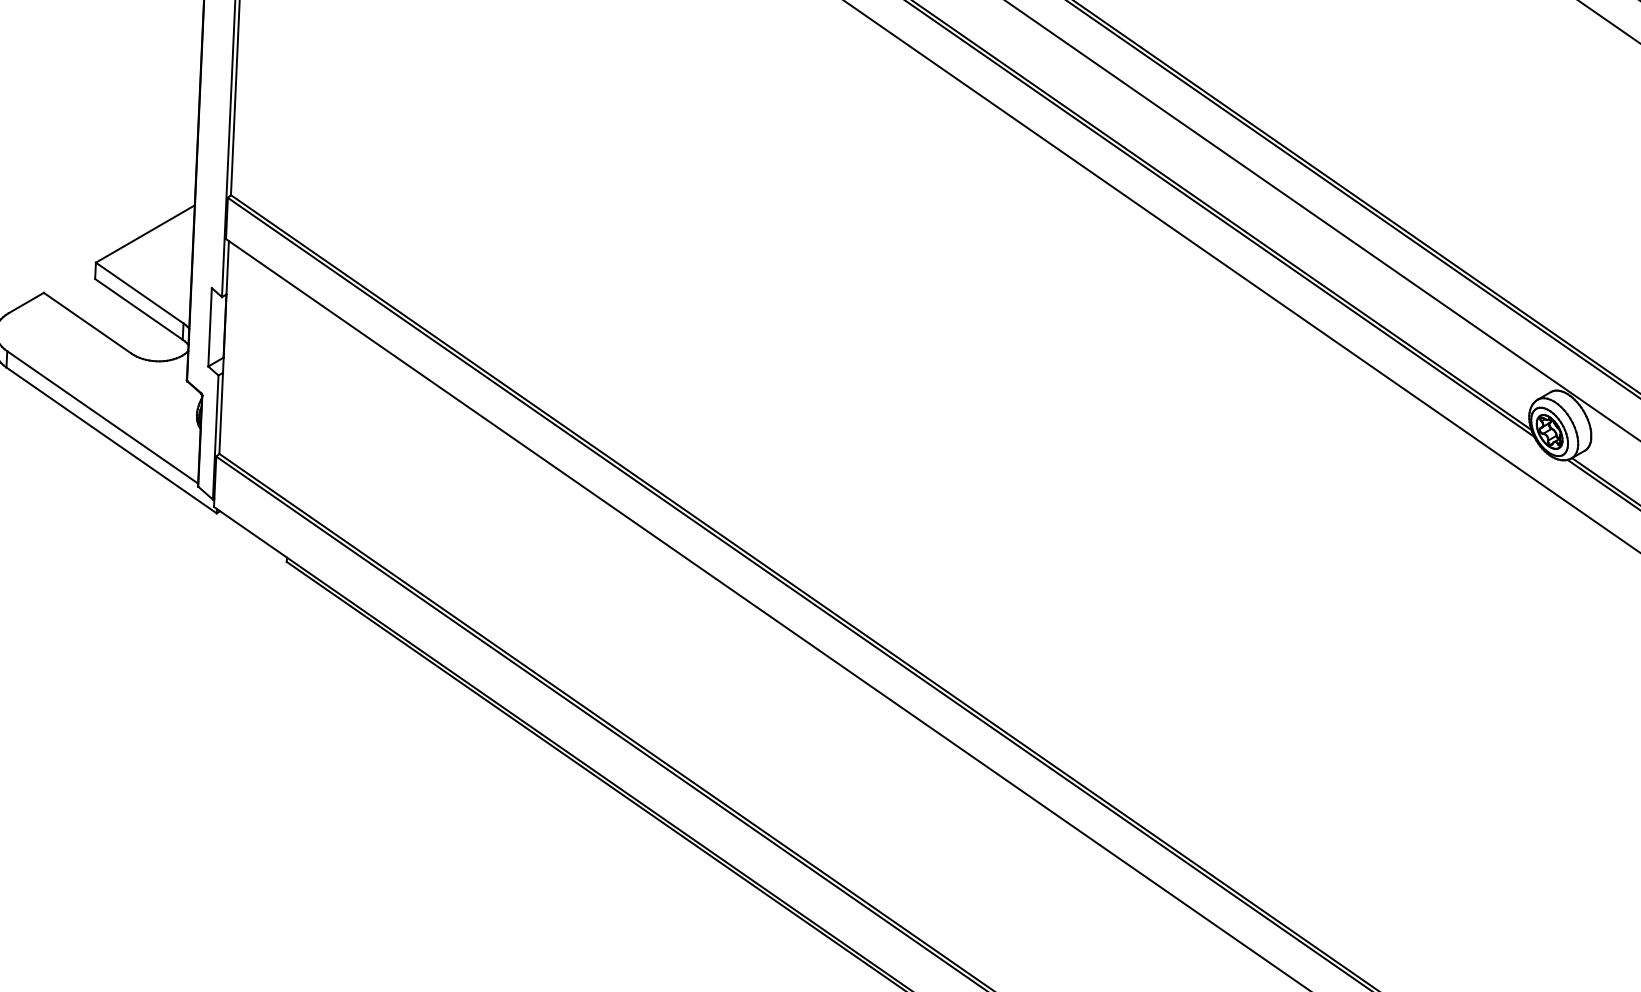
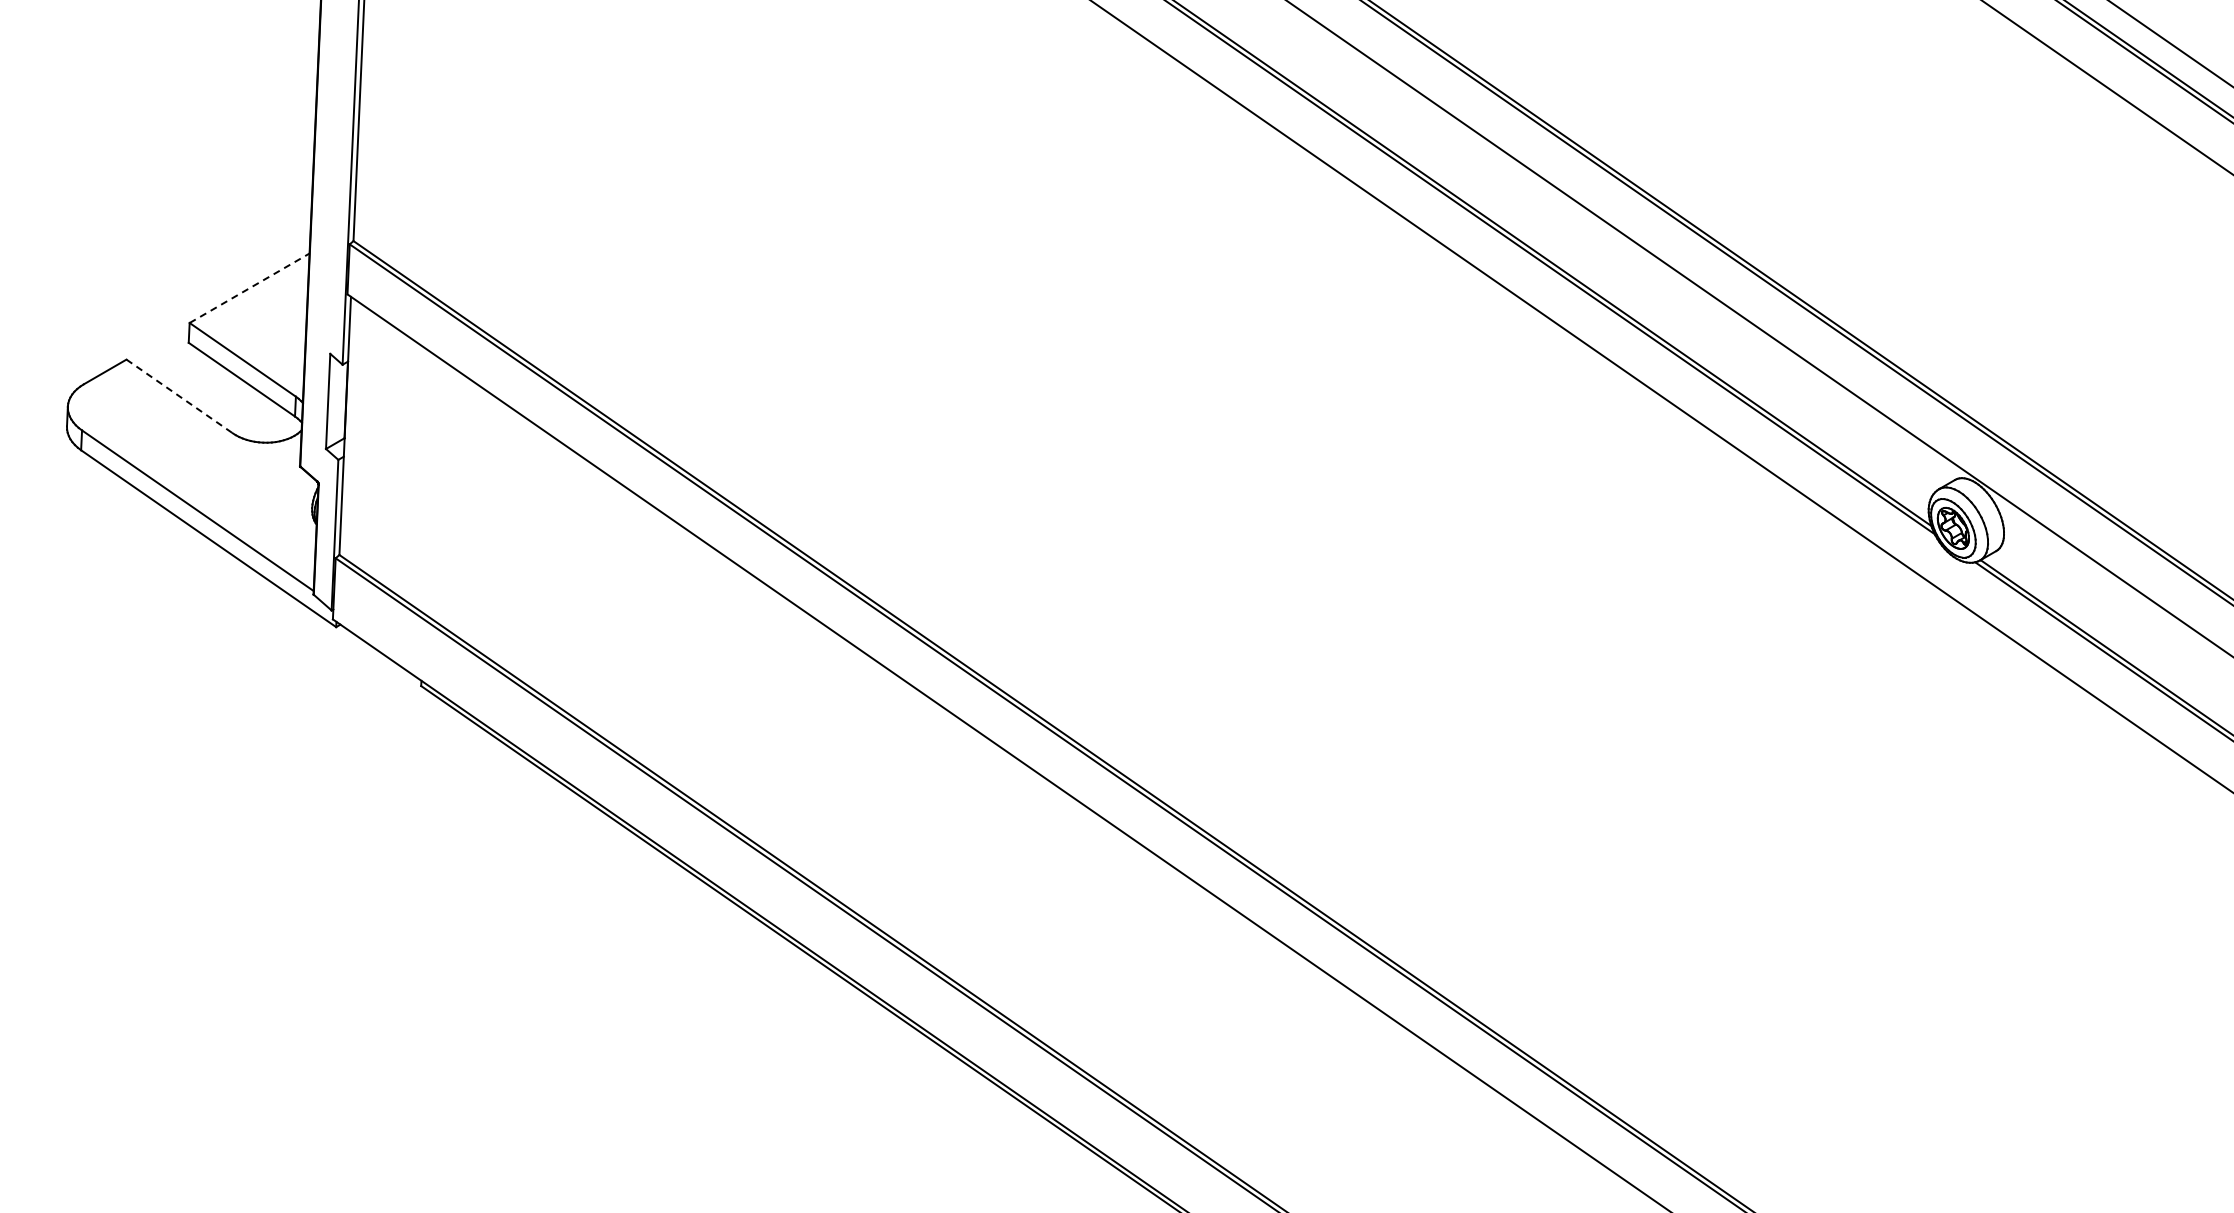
line: (146, 234) -> (250, 288), solid -> dashed
line: (87, 323) -> (179, 396), solid -> dashed

